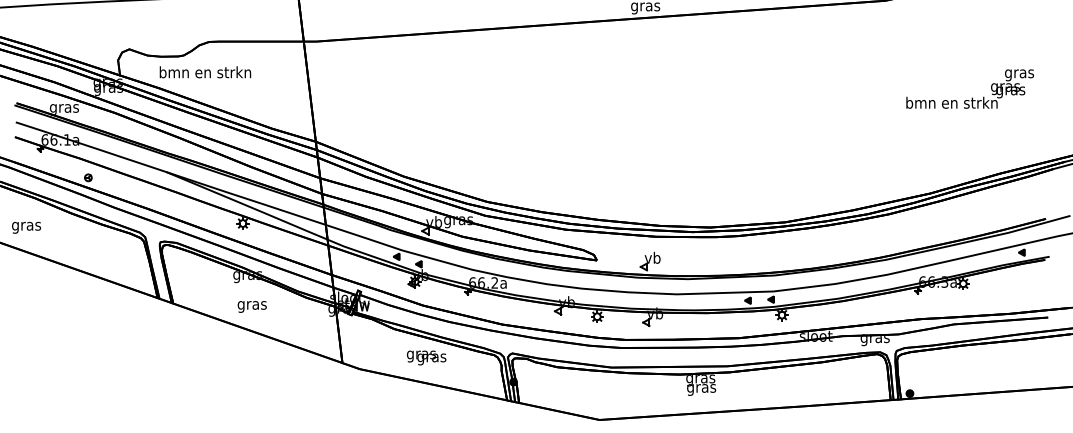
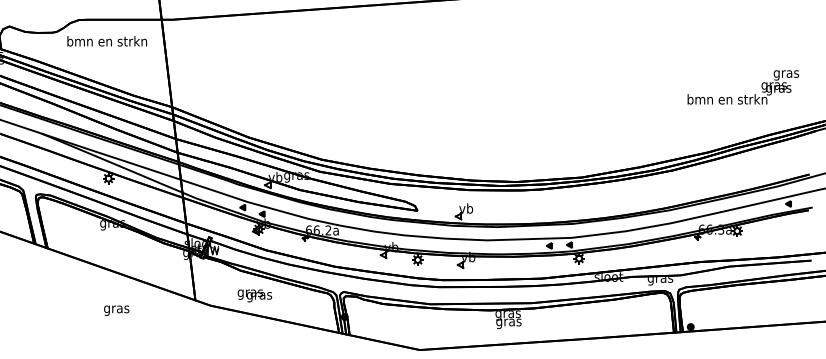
text: (205, 72) -> (107, 41), moved
text: (969, 88) -> (742, 86), moved
text: (251, 306) -> (116, 310), moved
text: (426, 357) -> (254, 295), moved

